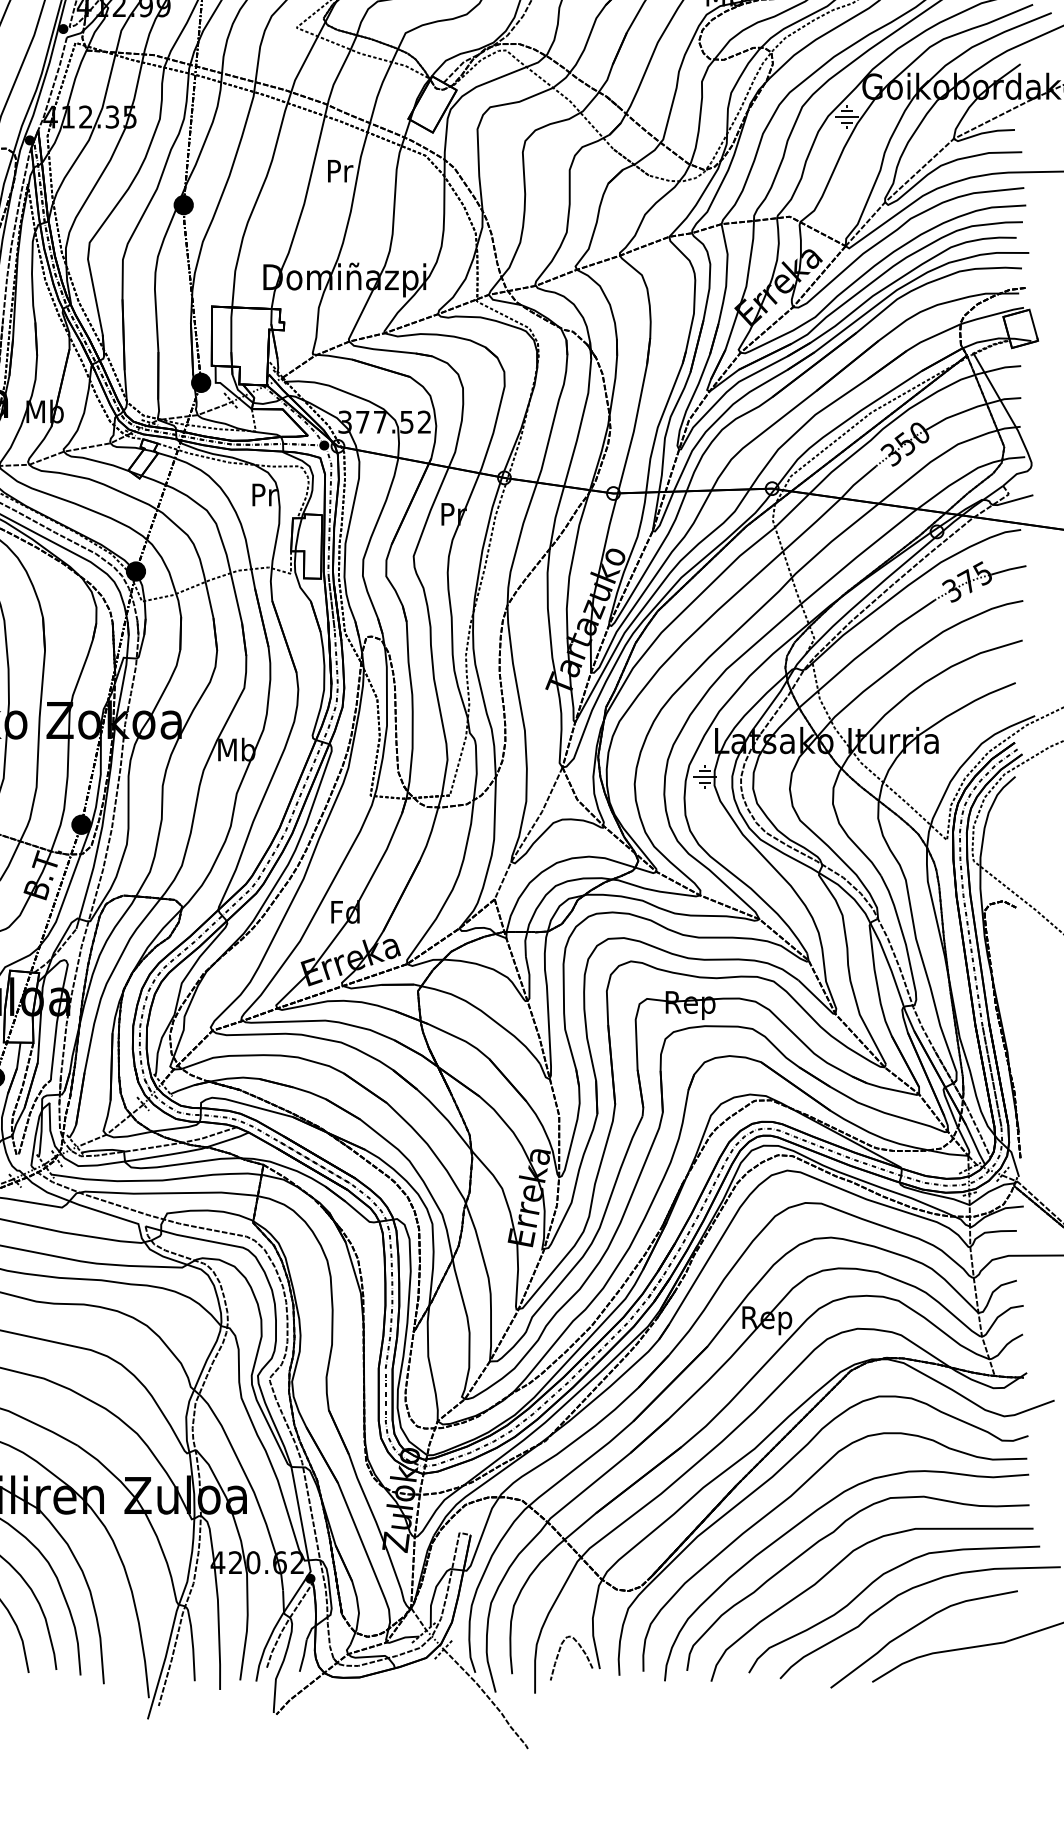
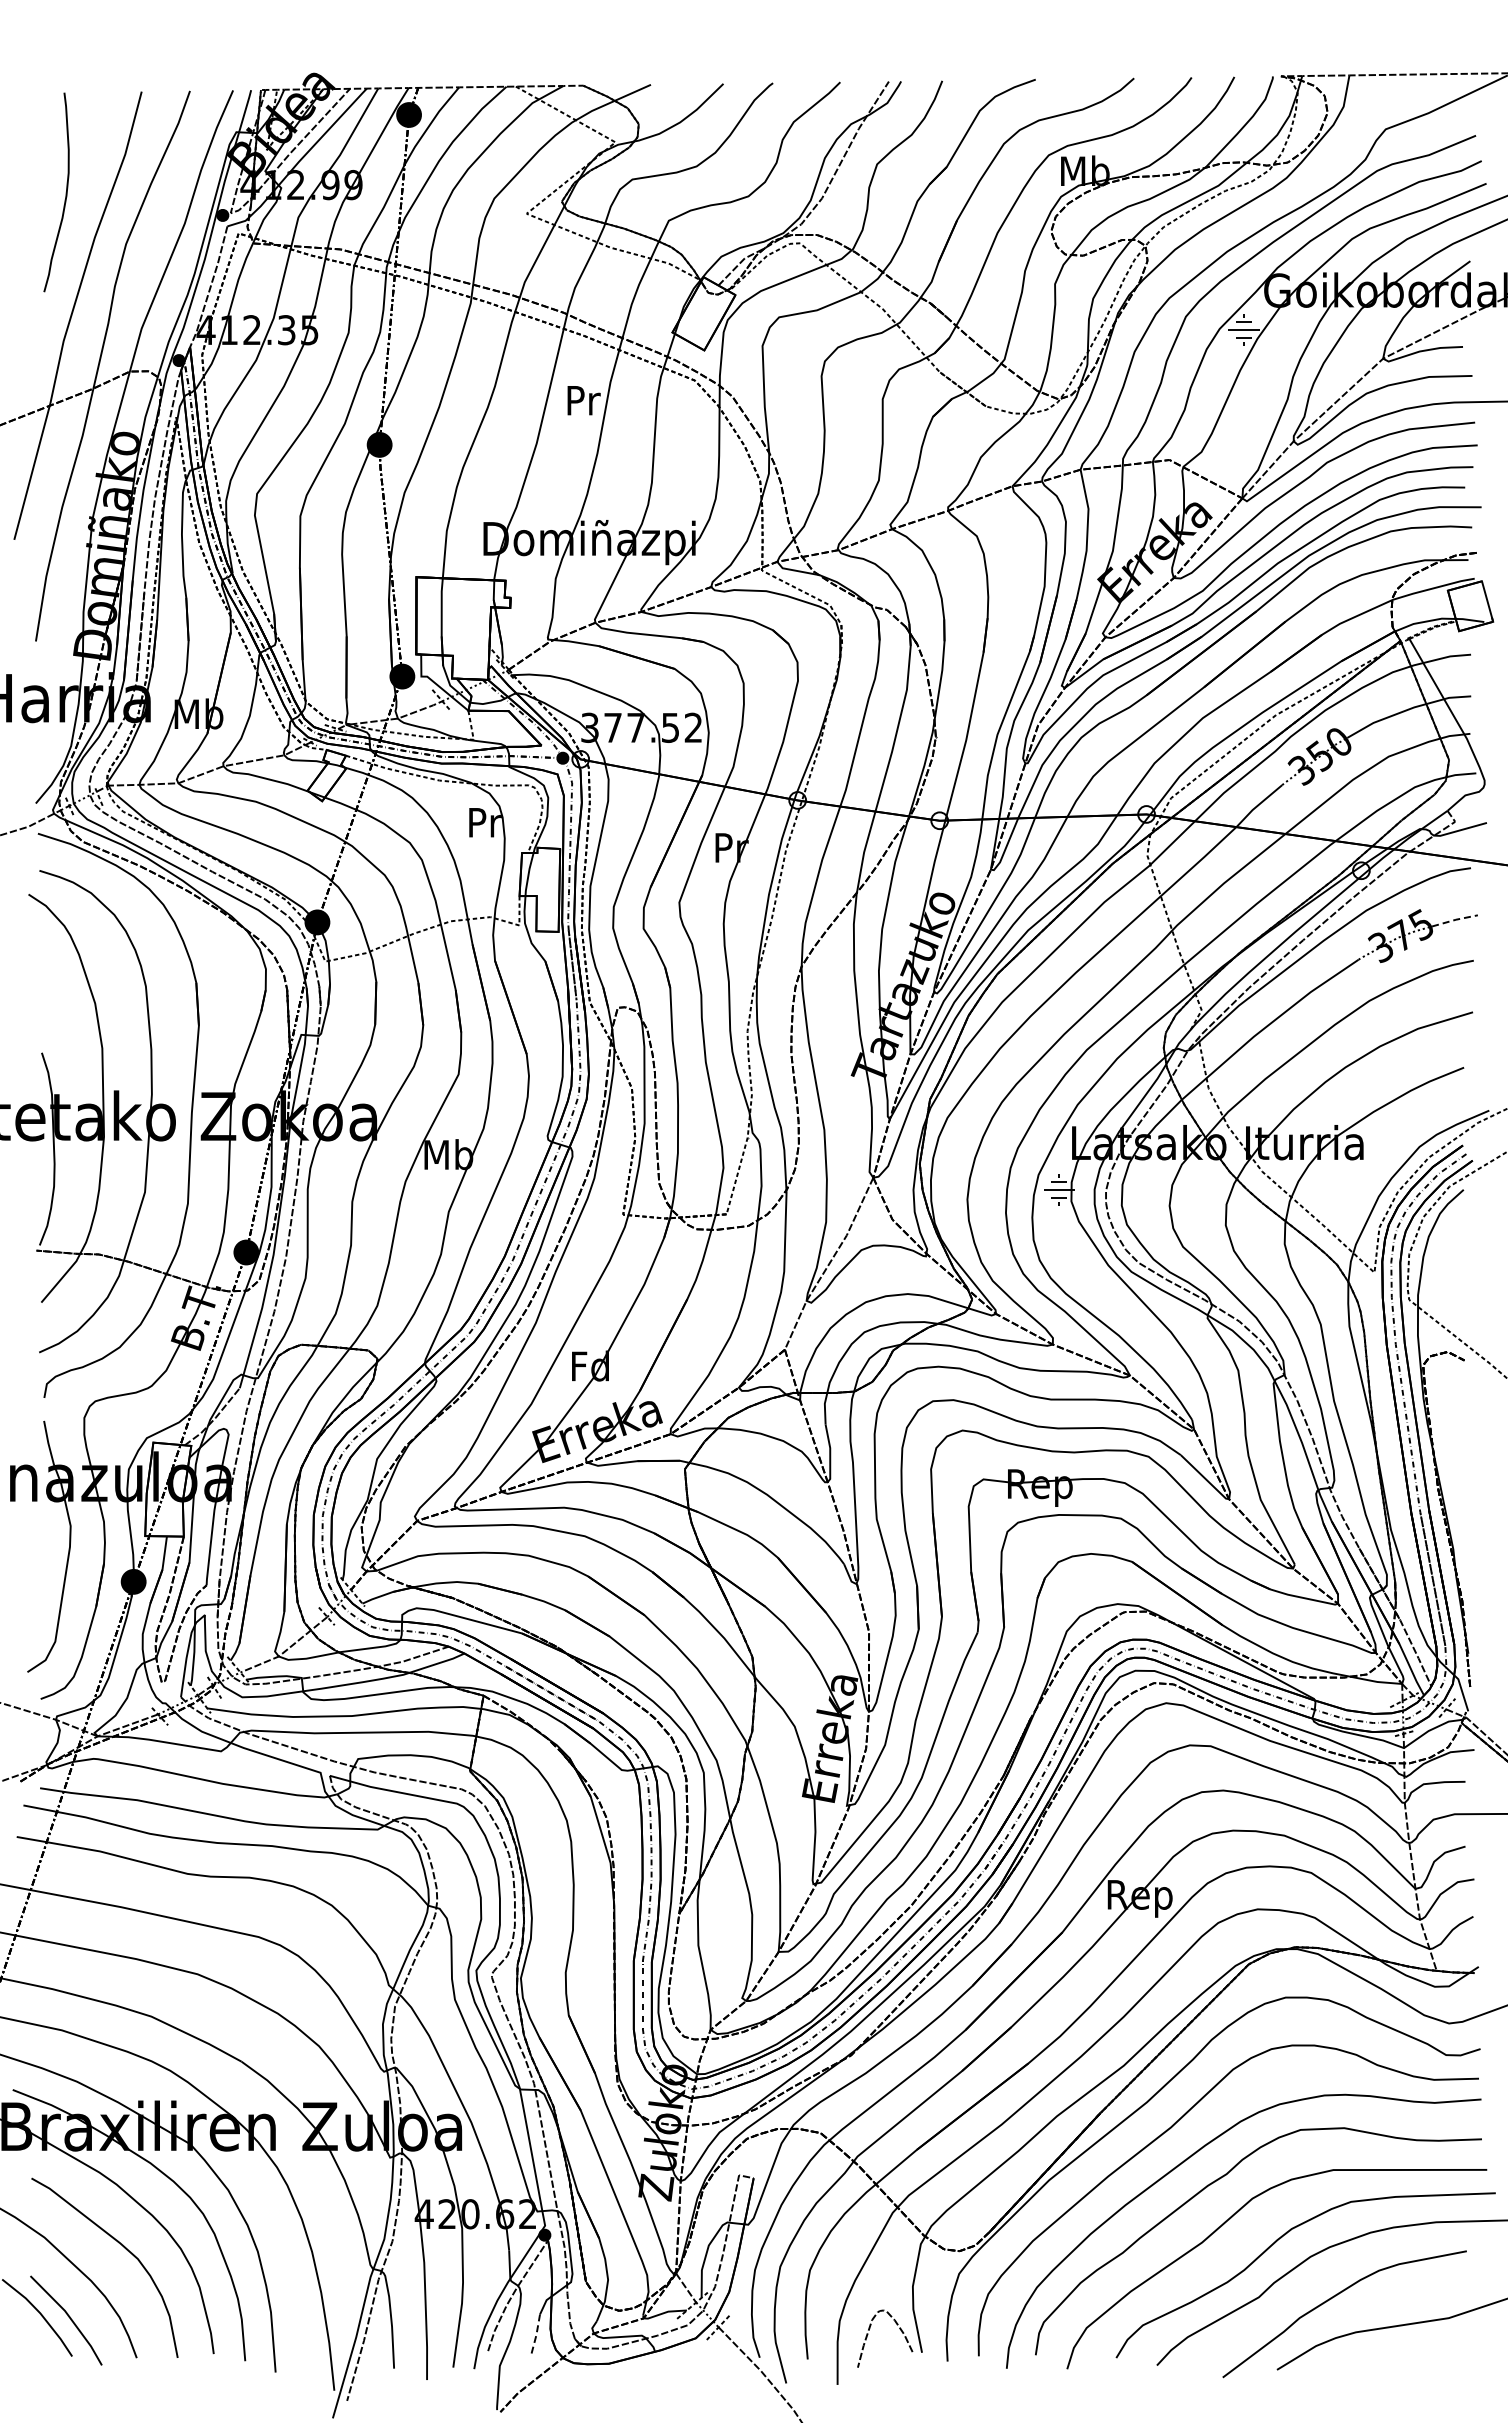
line: (1009, 569) -> (1455, 919), solid -> dashed
line: (304, 1656) -> (536, 2336), solid -> dashed

